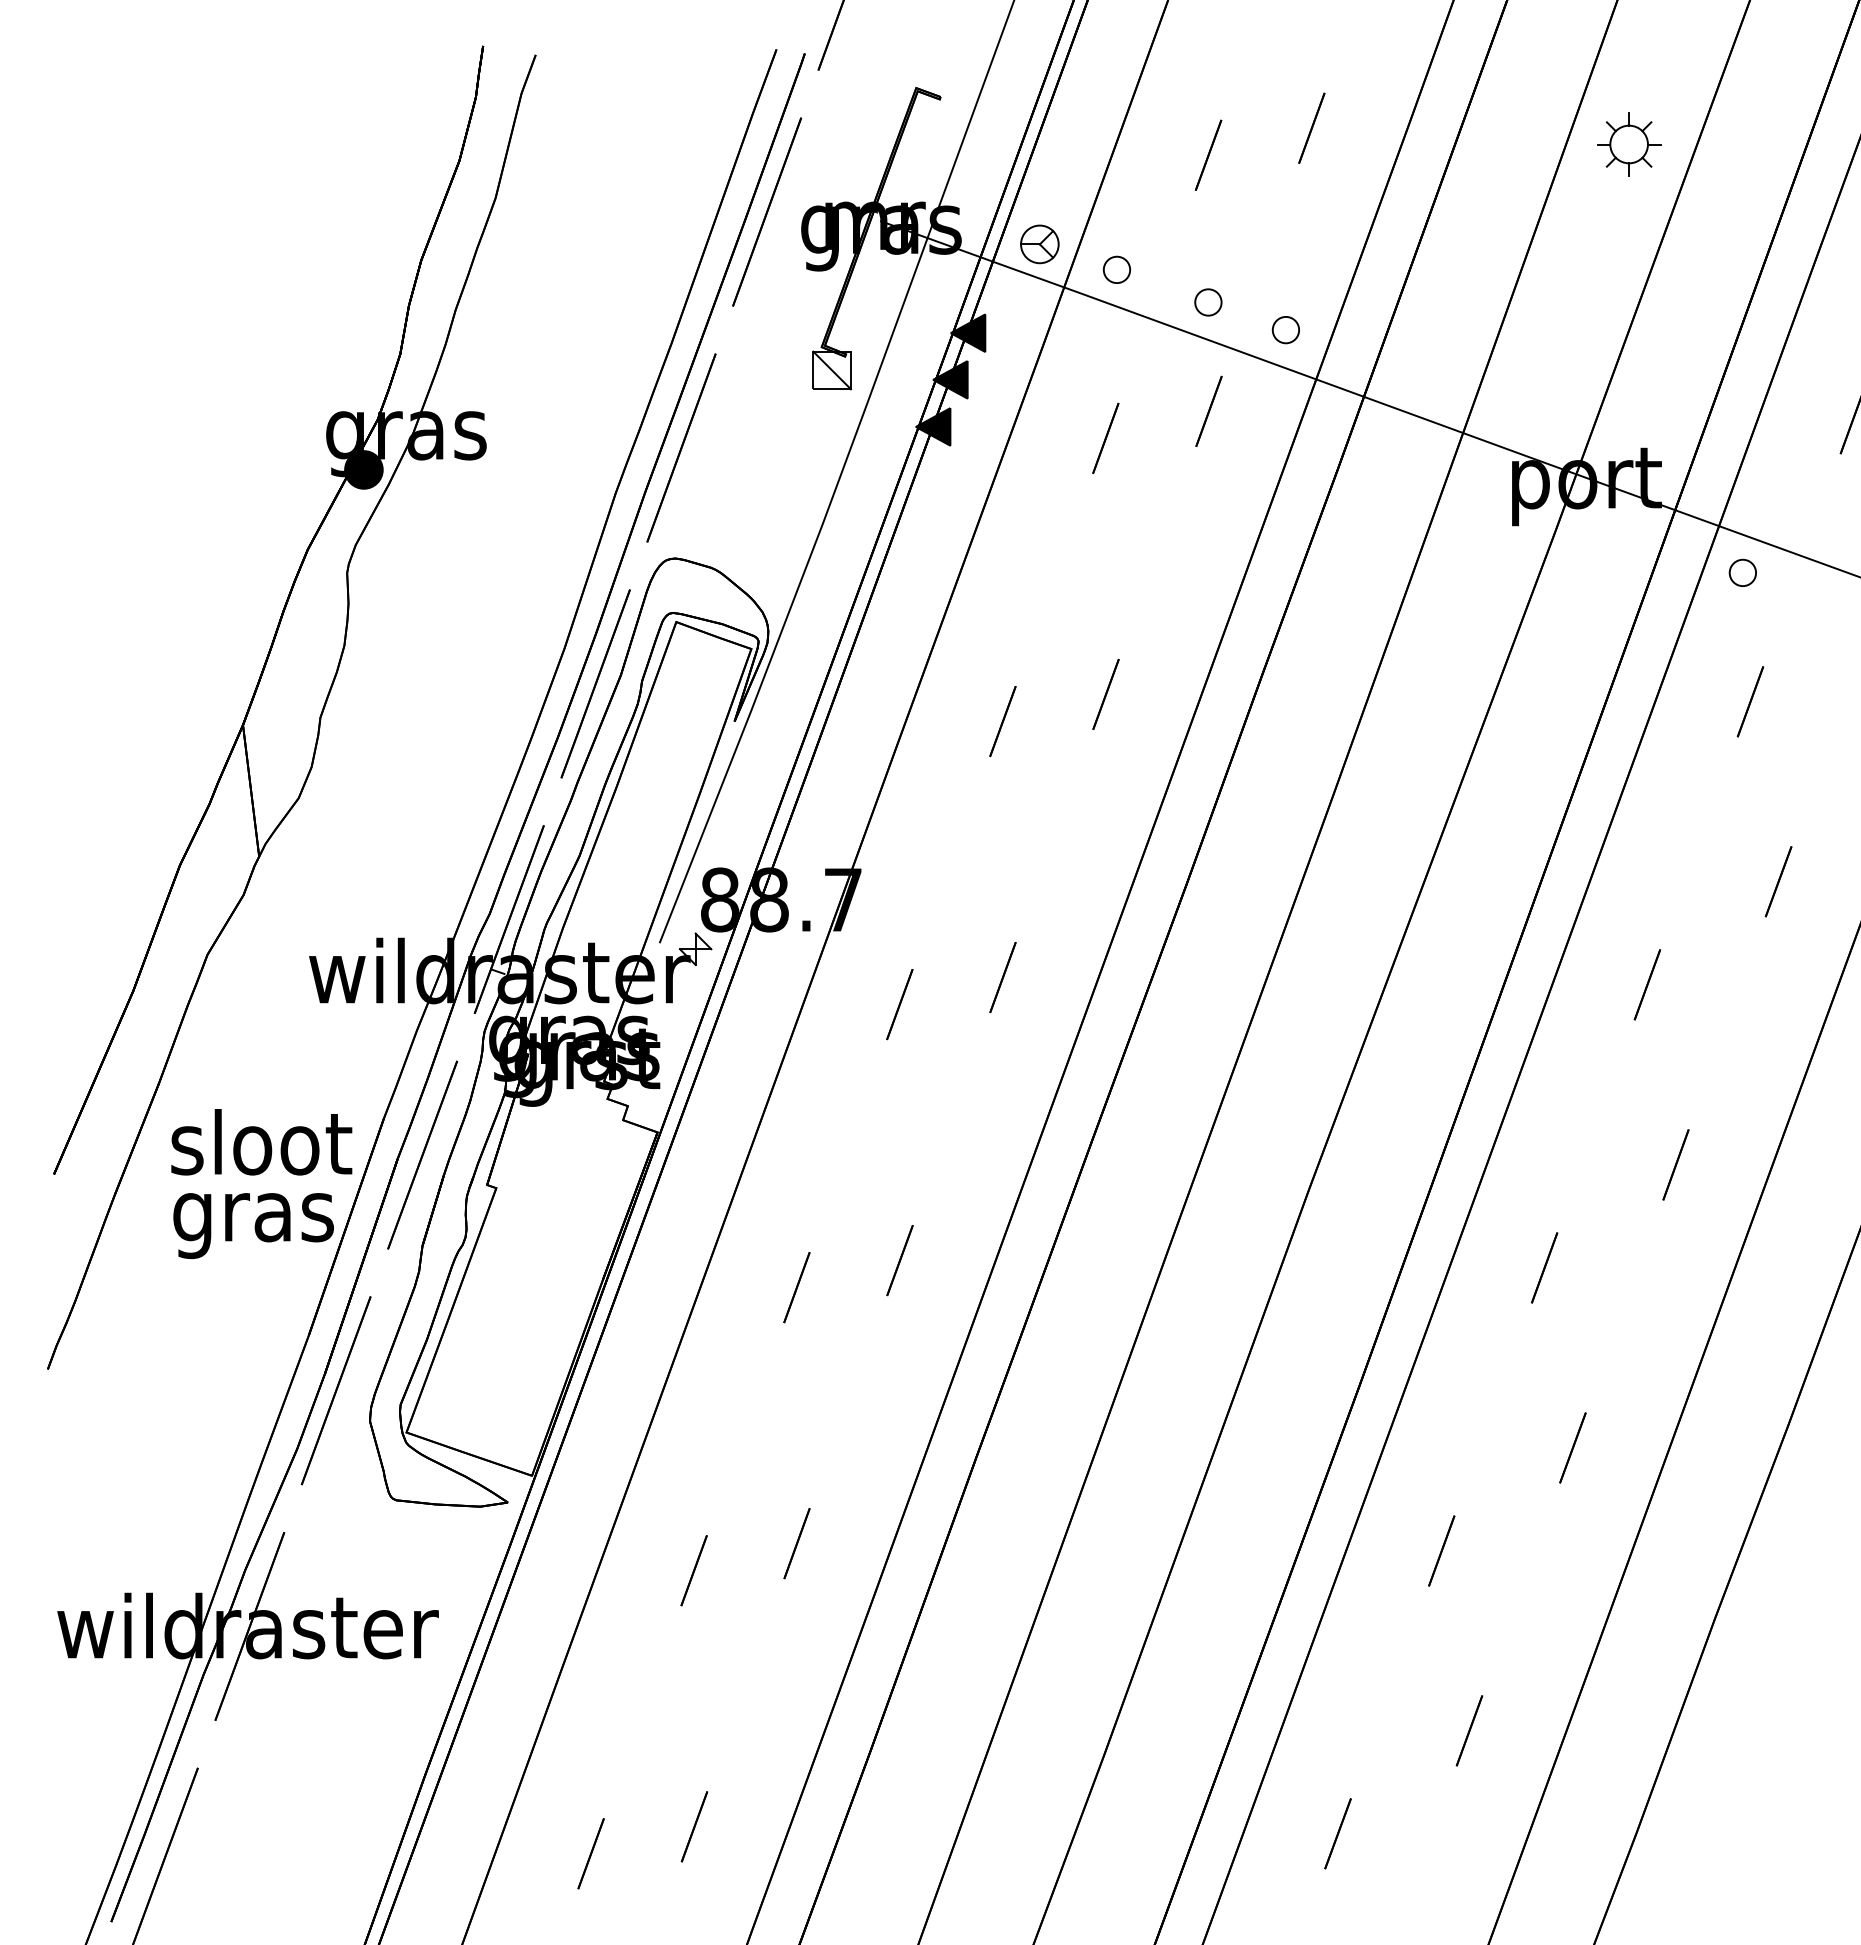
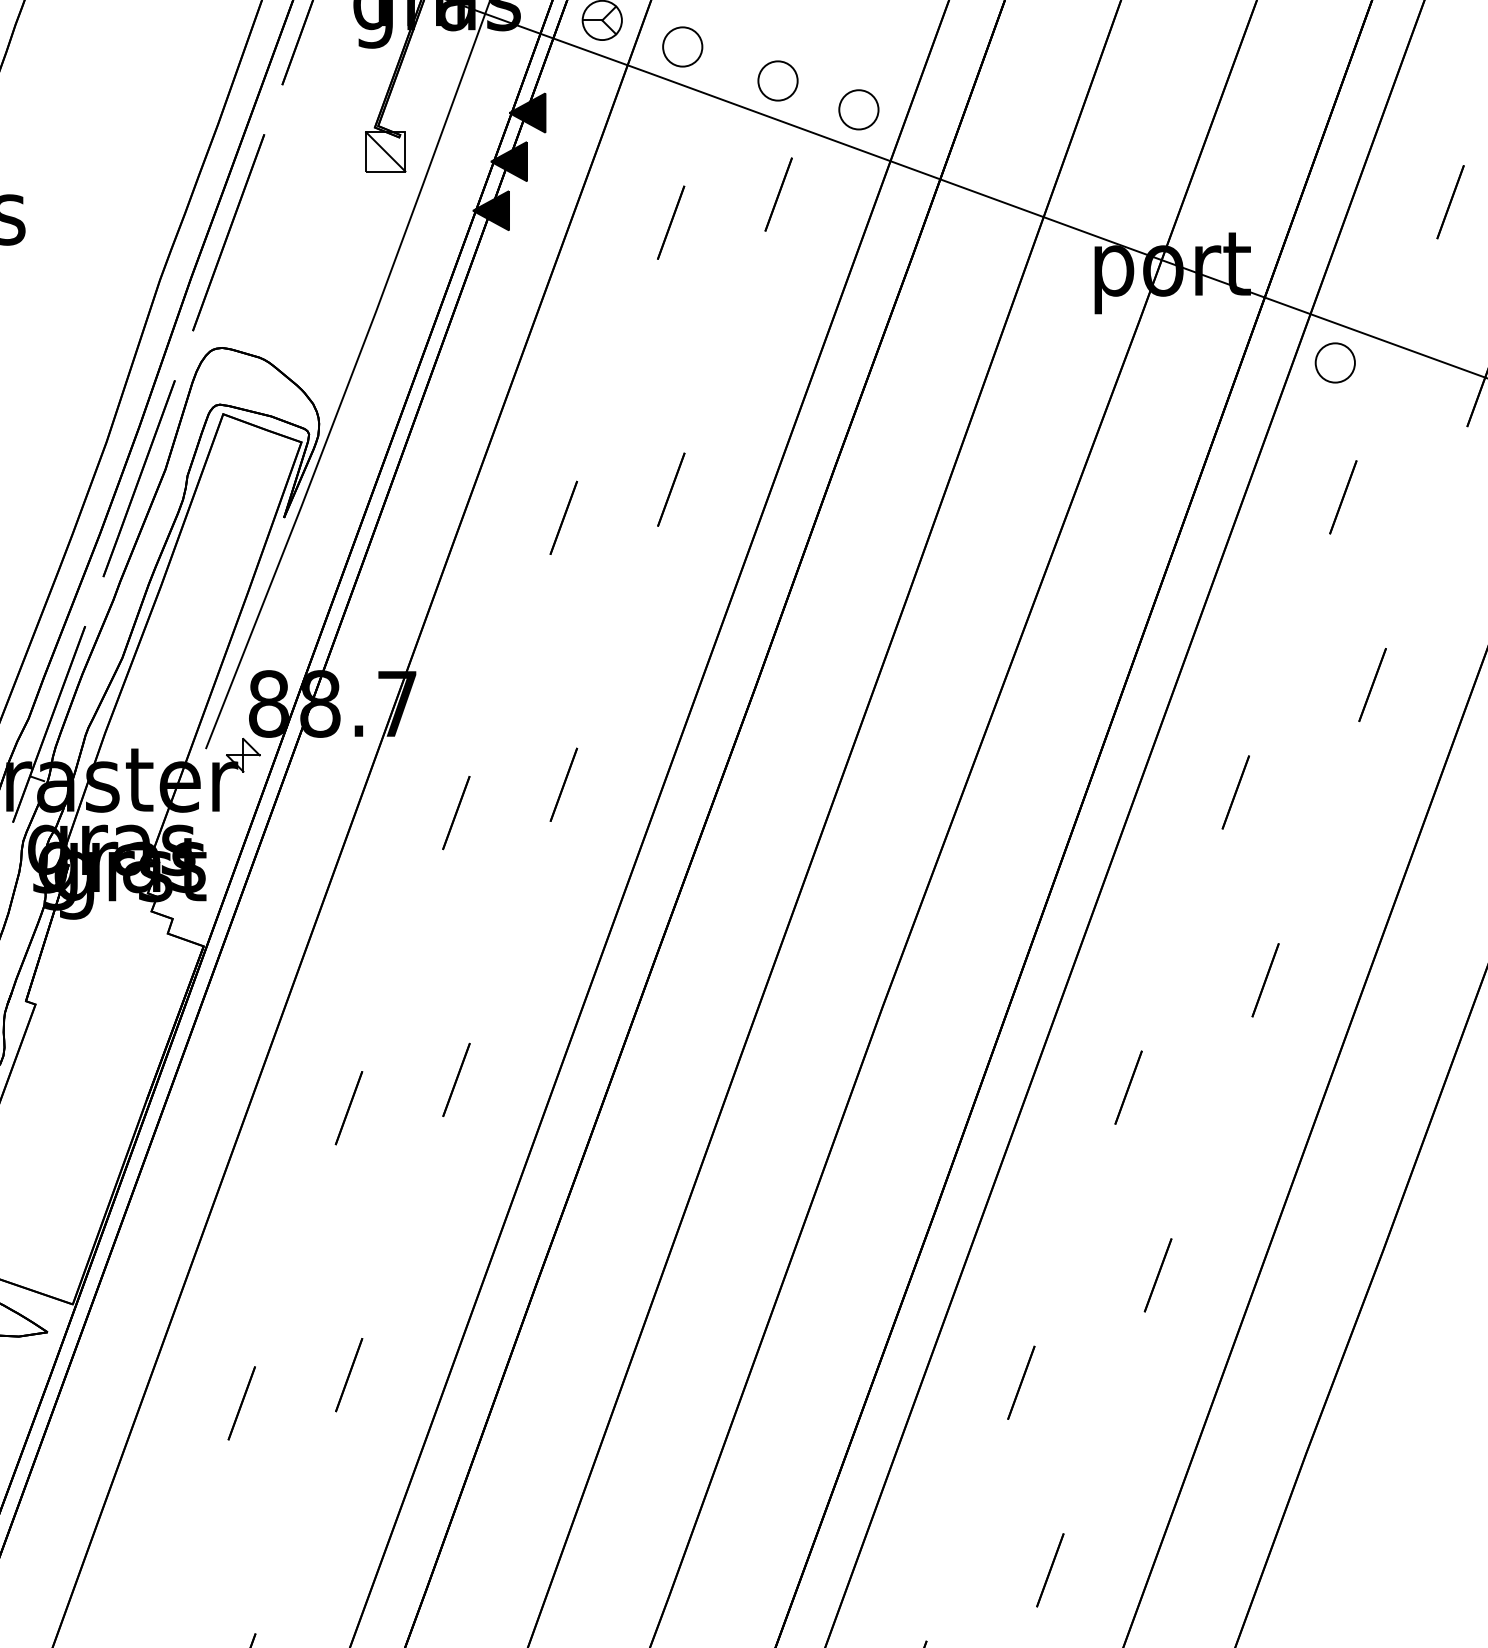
part: (1116, 269) -> (682, 46), size x1.43
part: (1208, 302) -> (778, 81), size x1.43
part: (1285, 329) -> (858, 109), size x1.43
part: (1742, 572) -> (1334, 362), size x1.43

